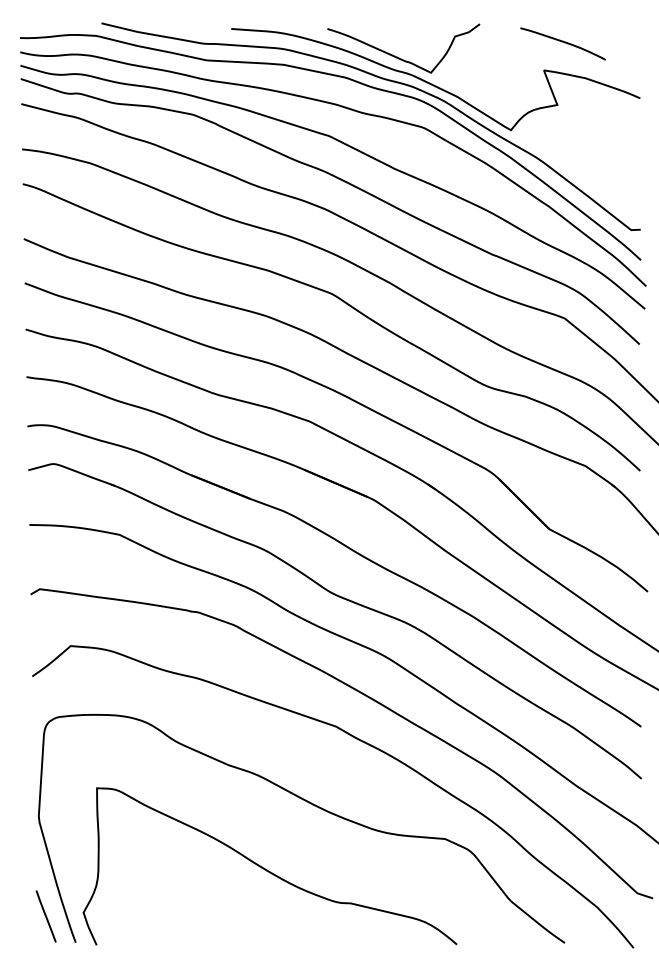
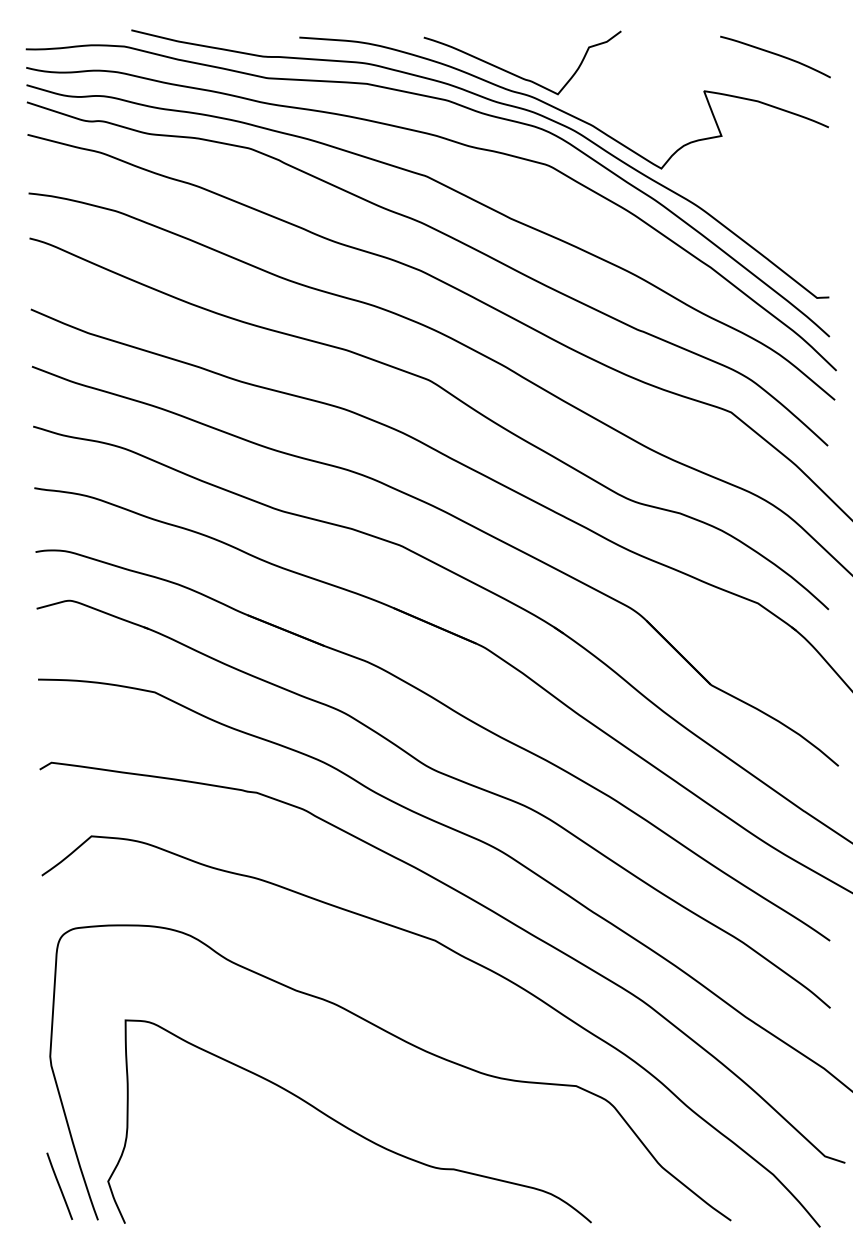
curve: (562, 42) -> (774, 55), moved

